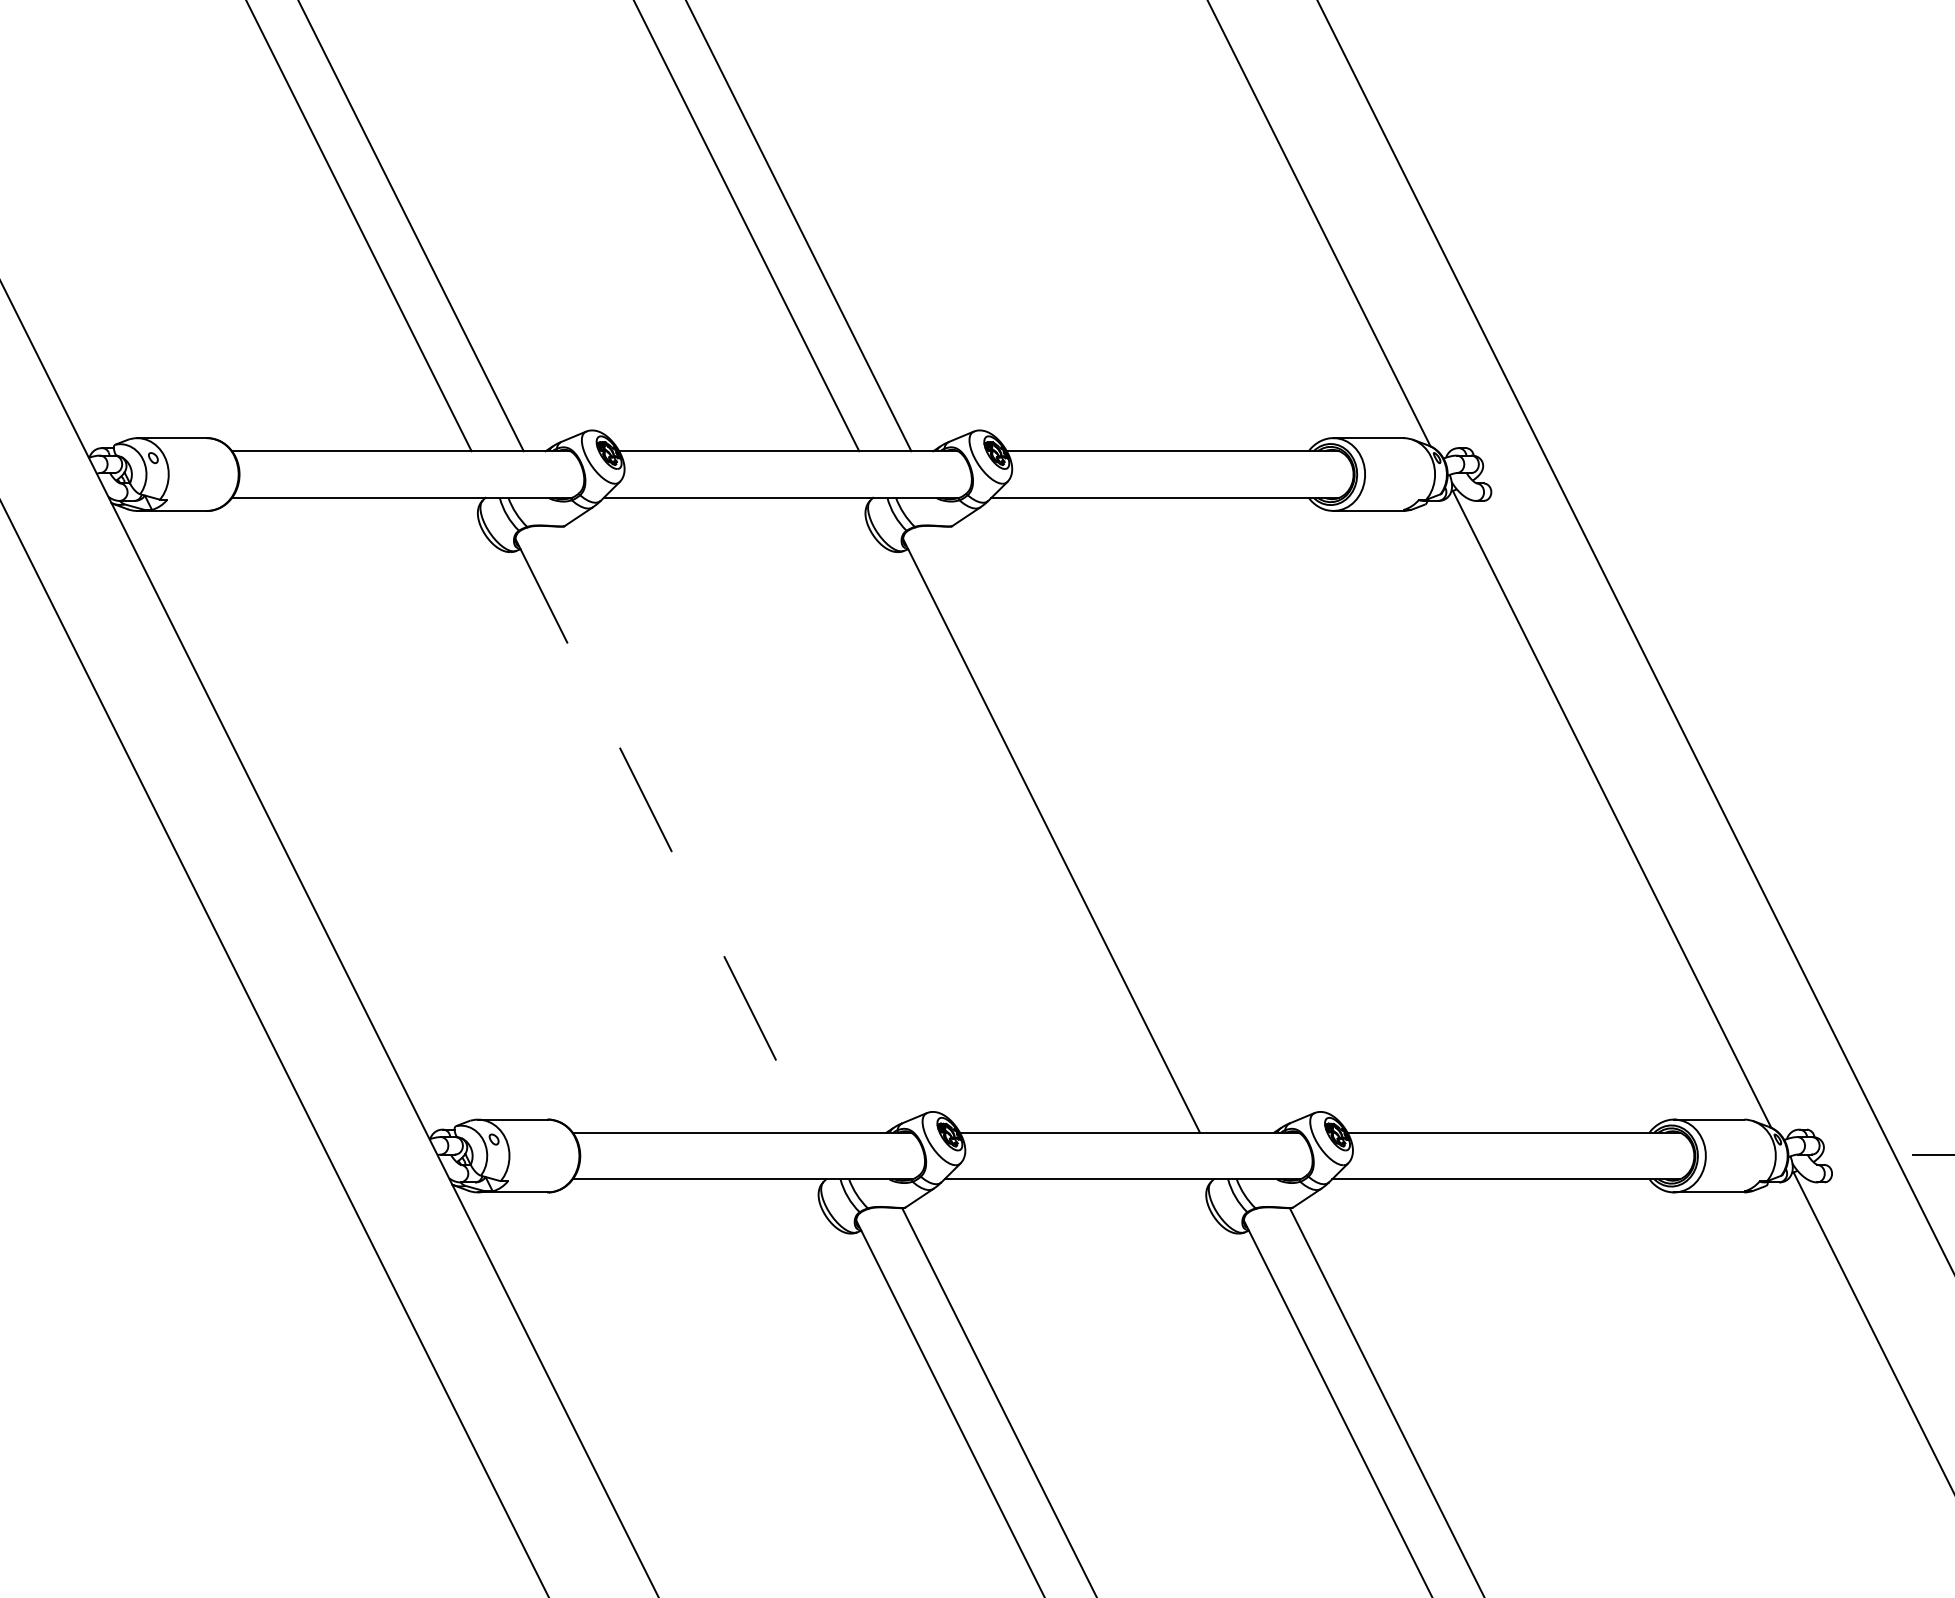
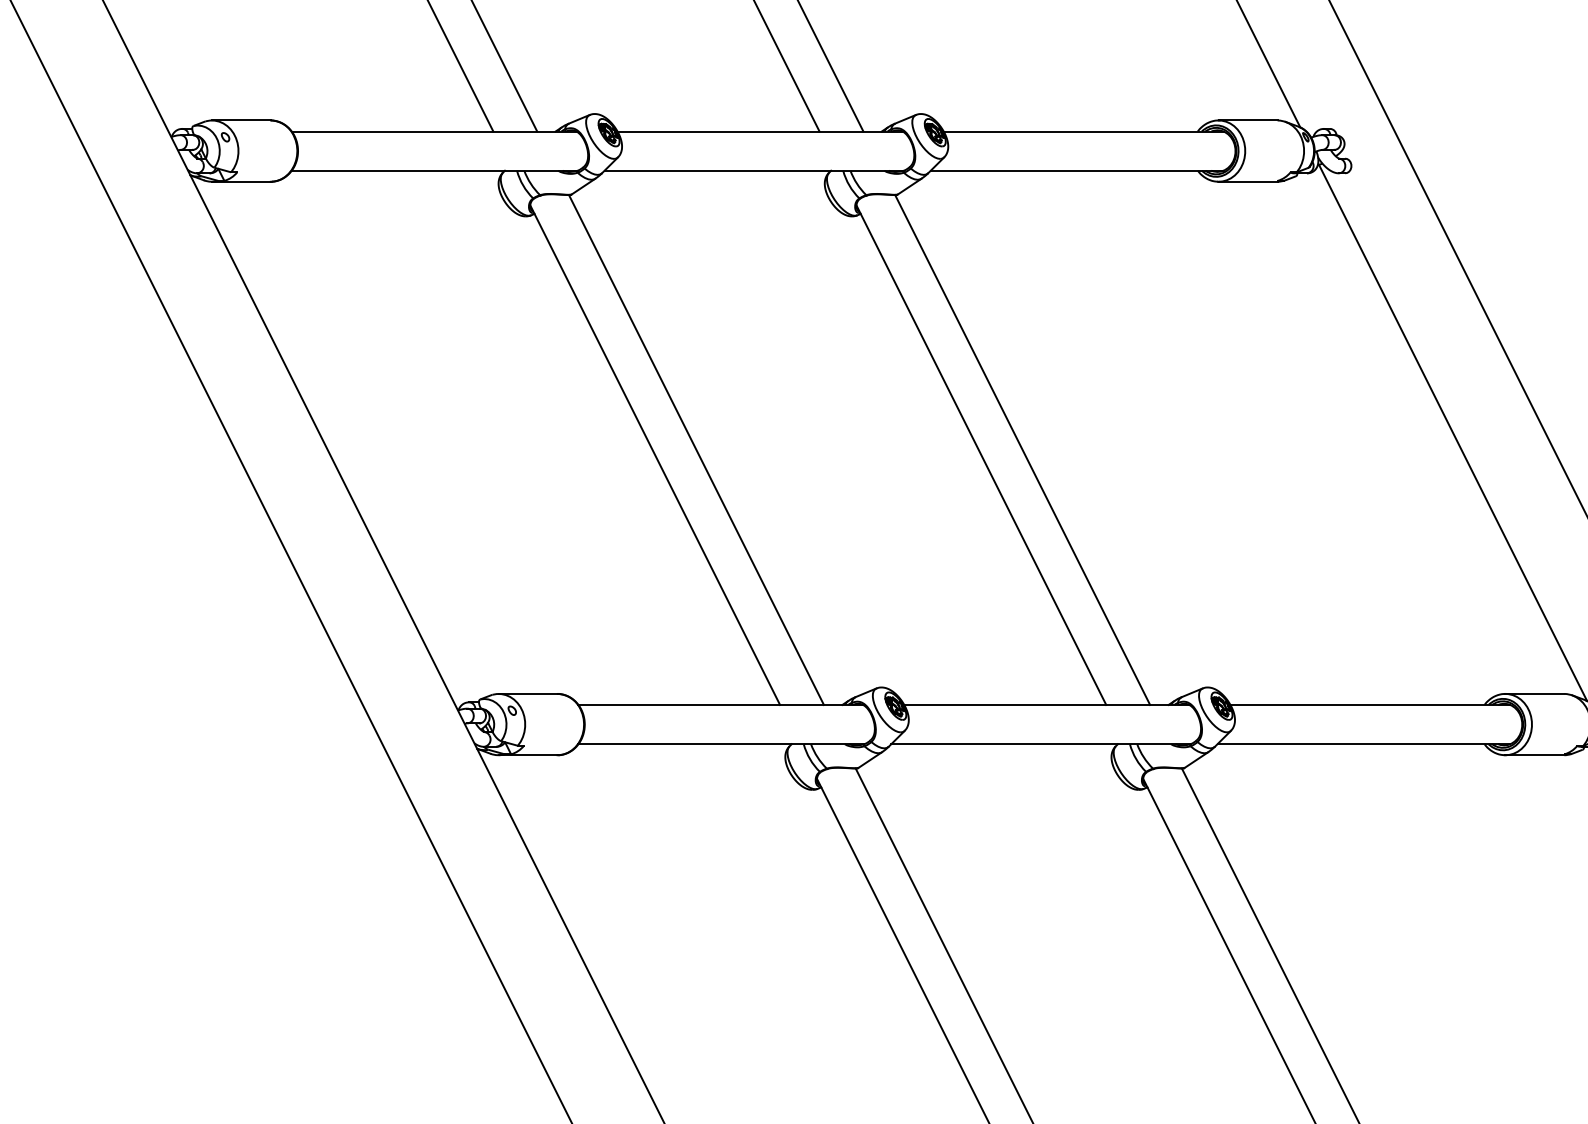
line: (712, 829) -> (696, 449), added
line: (1100, 829) -> (1022, 449), added
line: (663, 835) -> (654, 454), dashed -> solid

